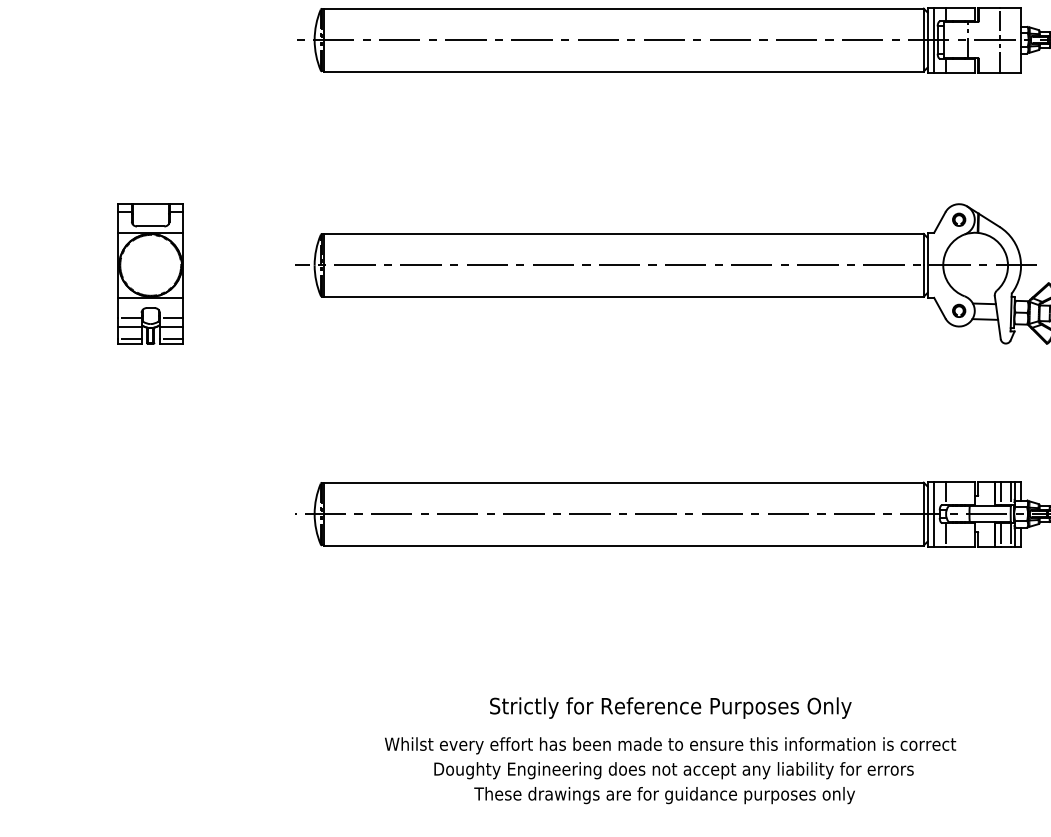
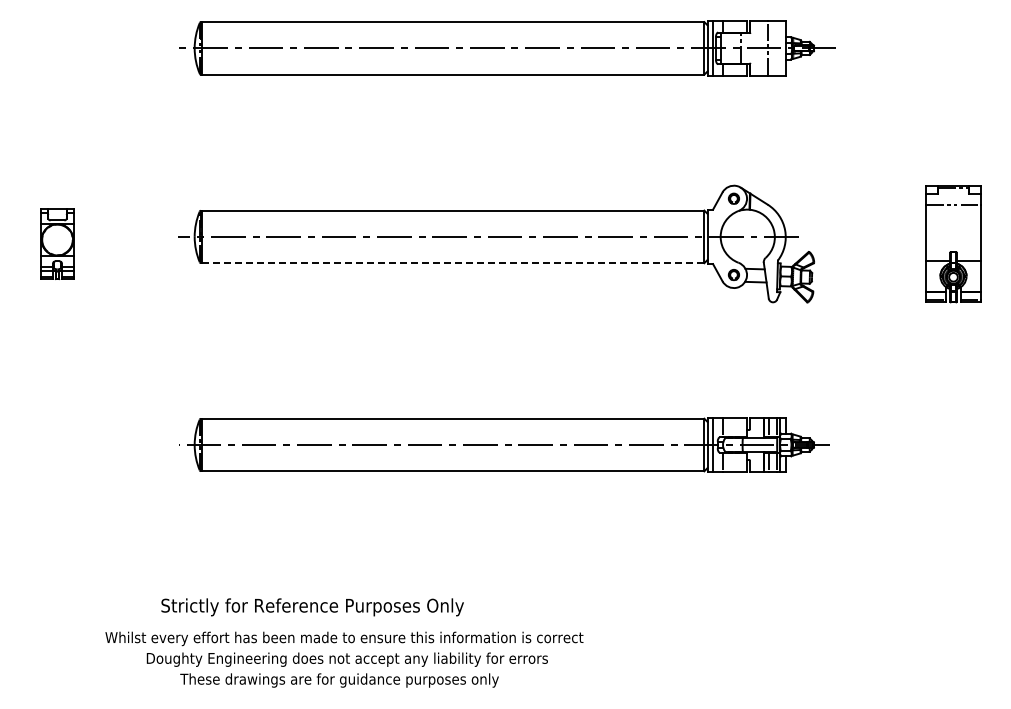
part: (150, 274) -> (57, 244), size x0.6
line: (623, 297) -> (453, 263), solid -> dashed
text: (670, 708) -> (312, 607), moved
text: (670, 770) -> (344, 659), moved

